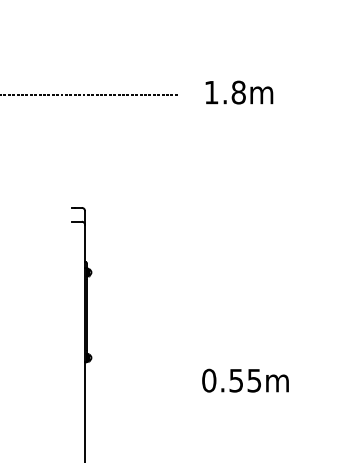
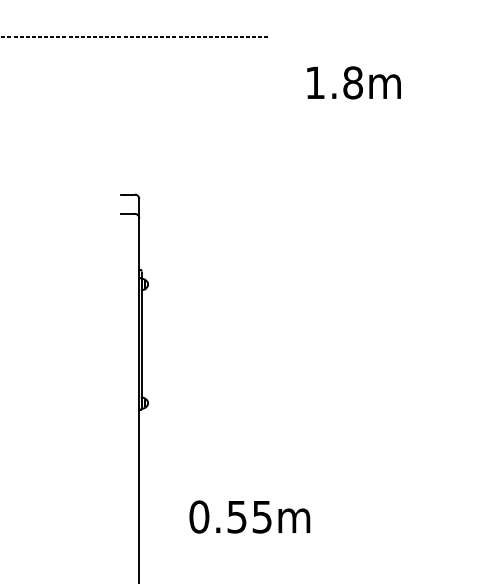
text: (239, 92) -> (354, 82), moved
text: (245, 380) -> (249, 516), moved

